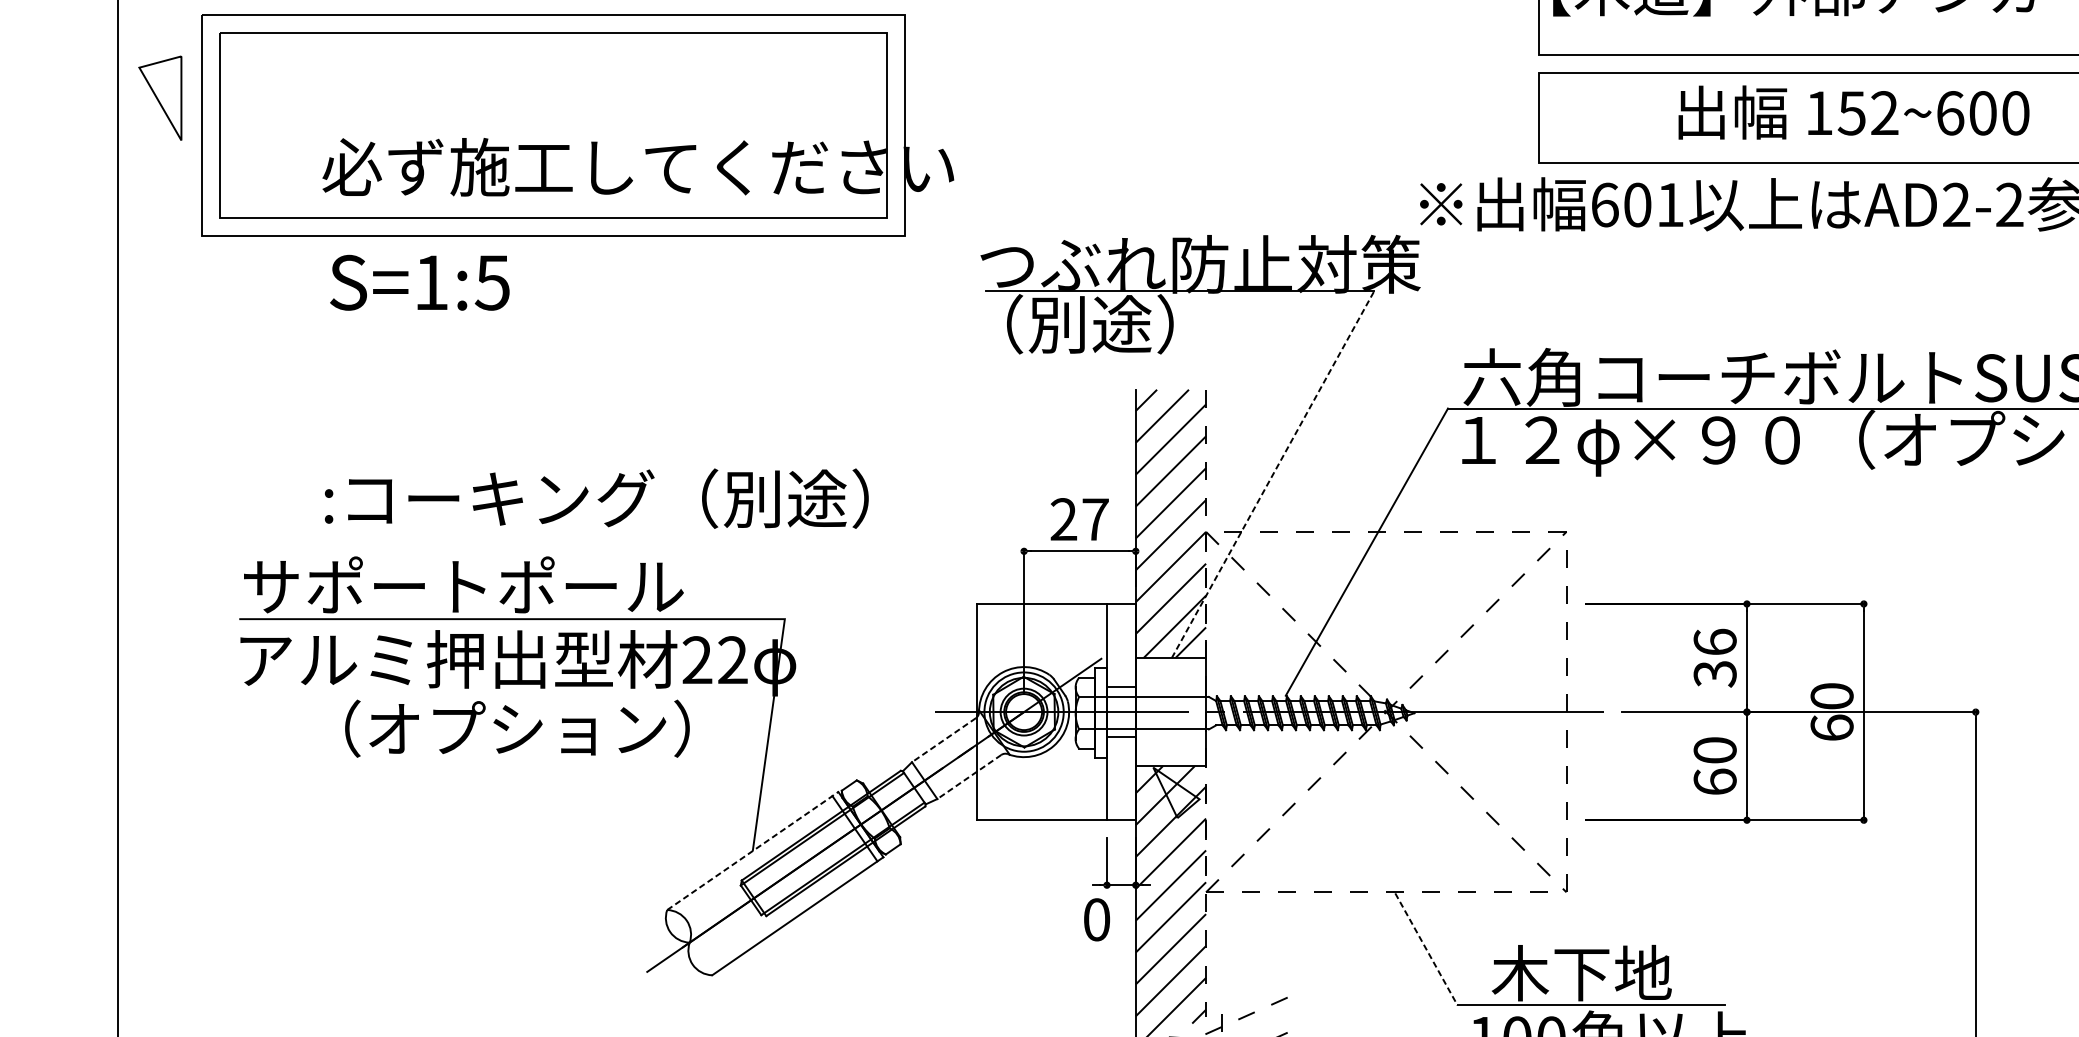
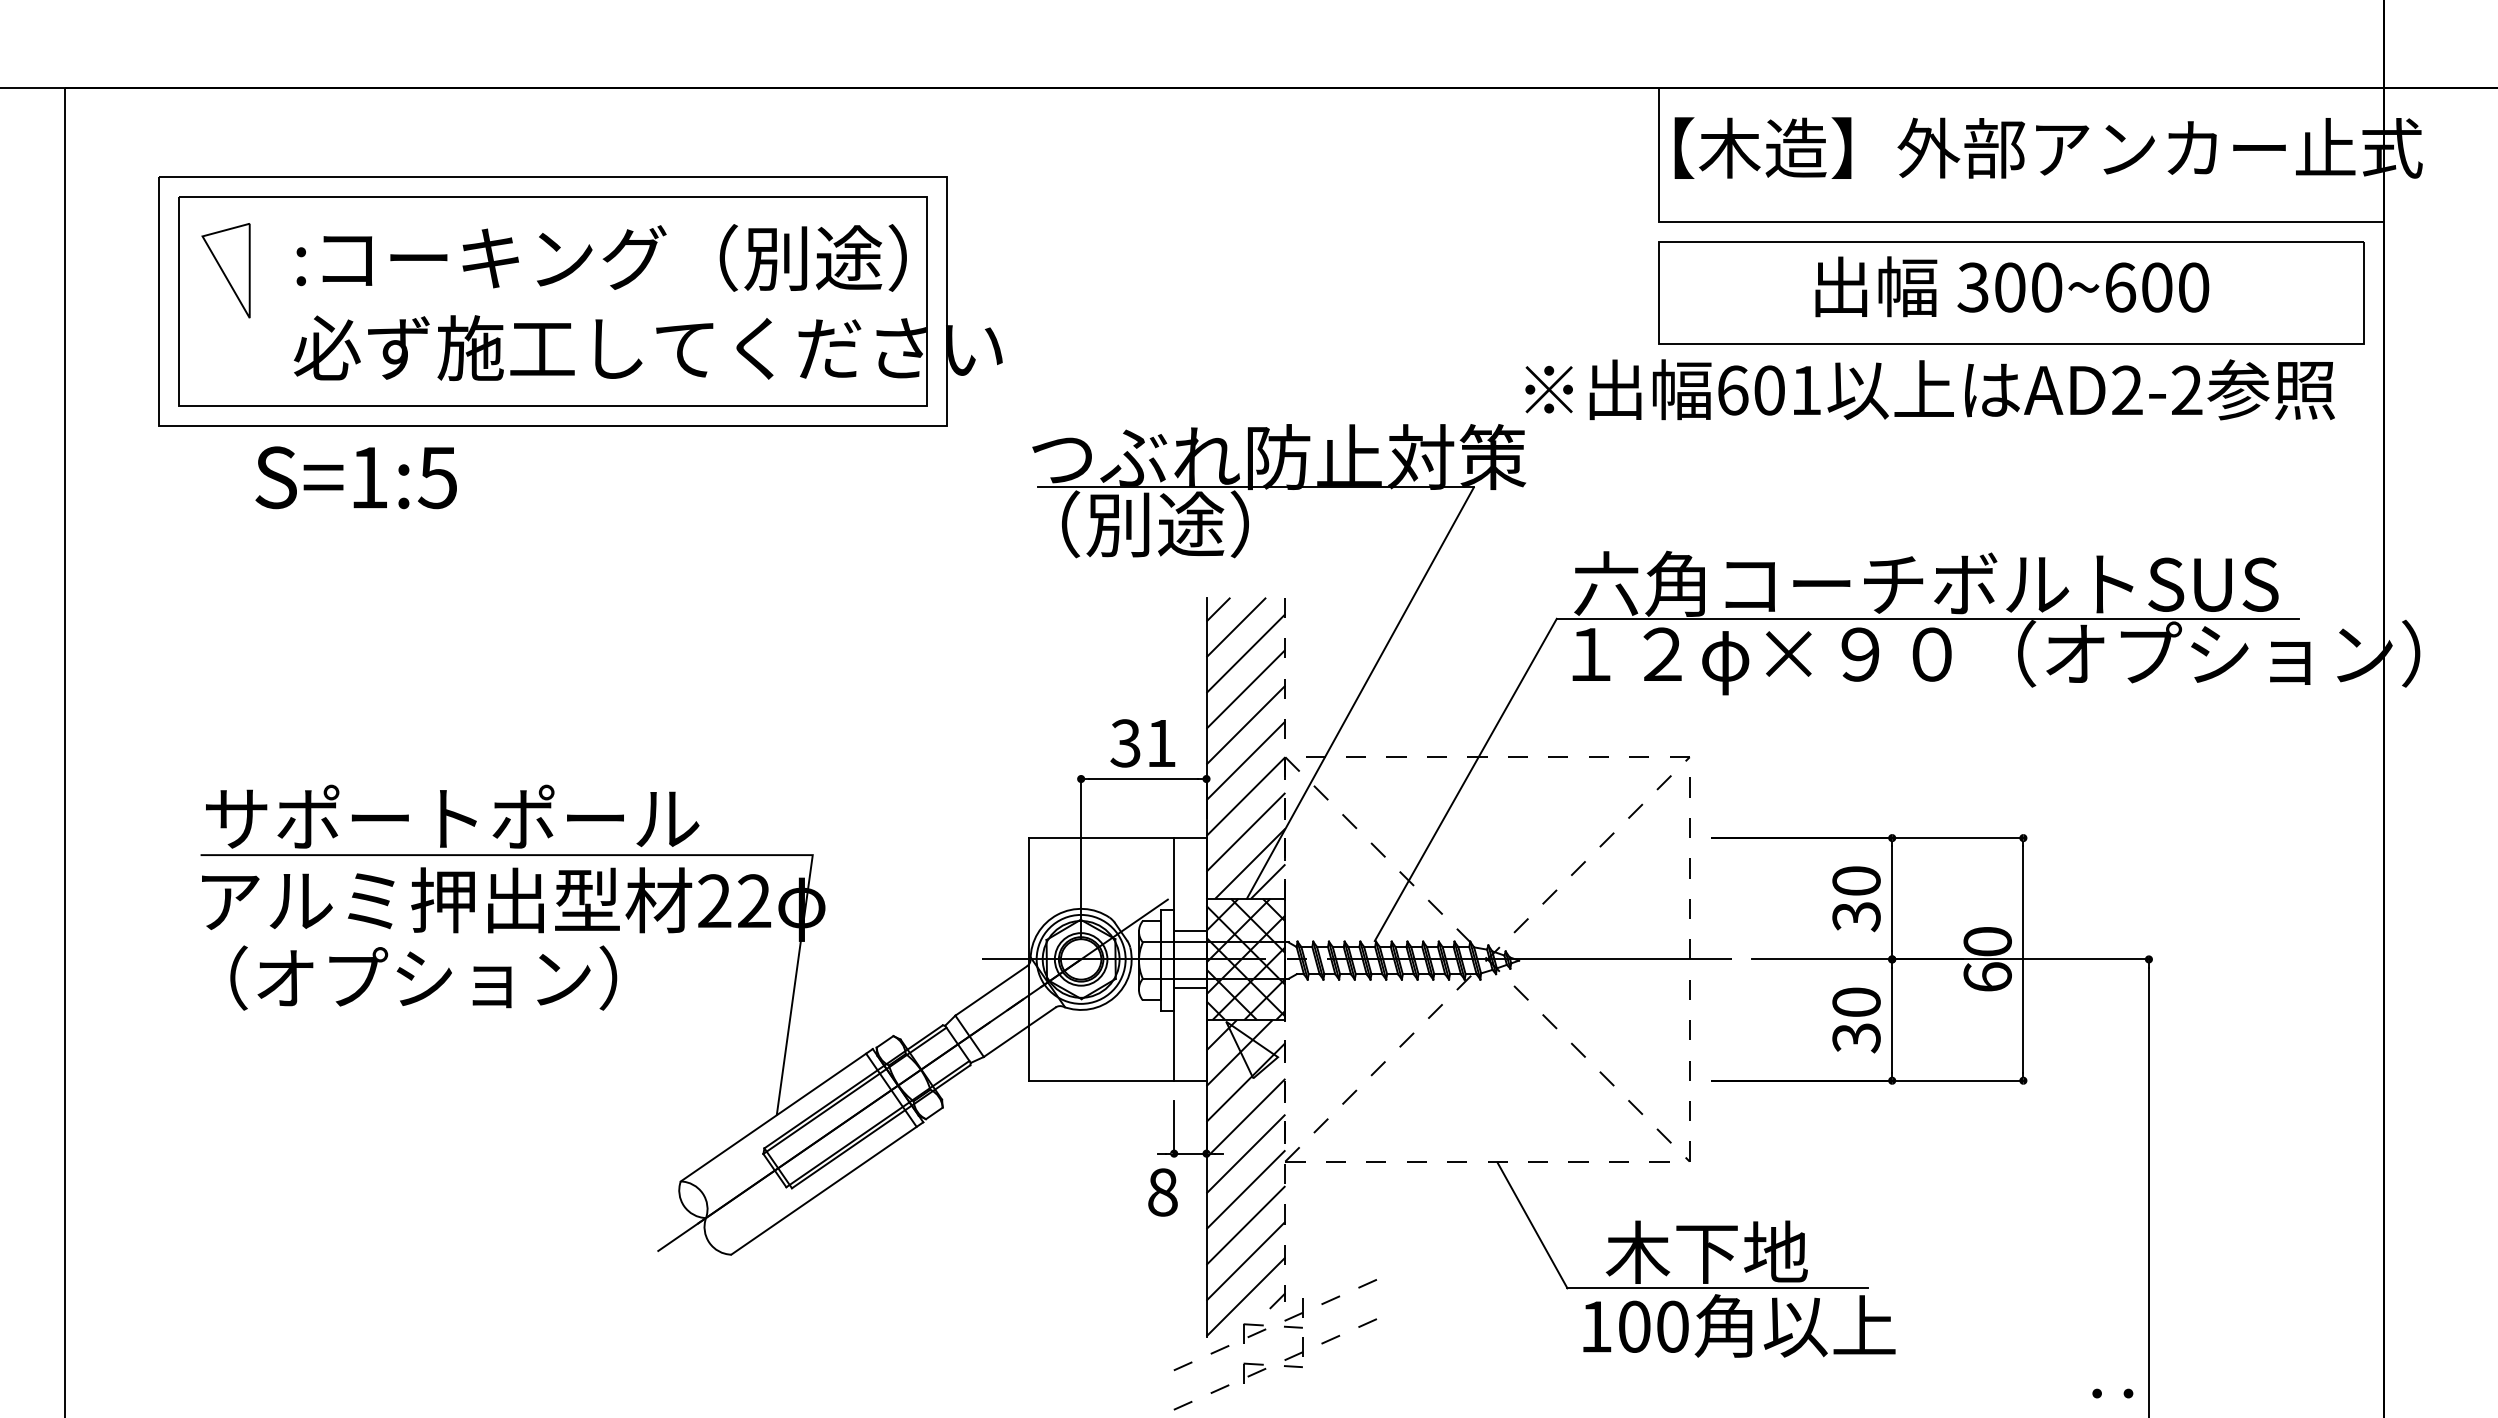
part: (159, 98) -> (225, 270), moved
text: (1851, 113) -> (2009, 287), 152~600 -> 300~600
text: (419, 282) -> (355, 477), moved
line: (1273, 475) -> (1360, 693), dashed -> solid
text: (596, 498) -> (601, 257), moved
text: (1079, 519) -> (1143, 743), 27 -> 31
text: (1715, 641) -> (1856, 880), 36 -> 30
hatch: (1170, 712) -> (1245, 959), added
text: (517, 728) -> (423, 977), moved
line: (944, 739) -> (991, 990), dashed -> solid
line: (969, 777) -> (1019, 1032), dashed -> solid
text: (1715, 781) -> (1856, 1037), 60 -> 30
line: (752, 851) -> (776, 1115), dashed -> solid
text: (1096, 919) -> (1162, 1192), 0 -> 8
line: (1426, 949) -> (1532, 1225), dashed -> solid

